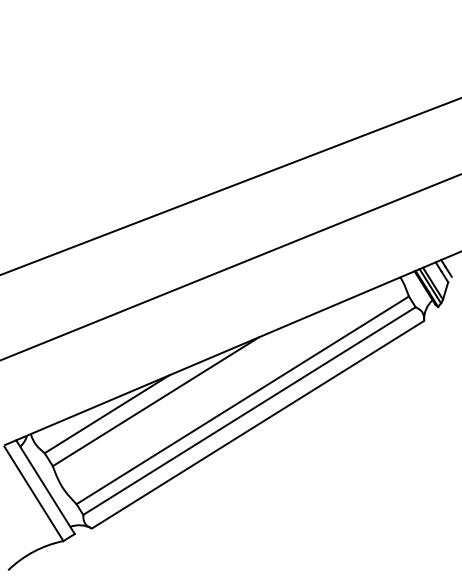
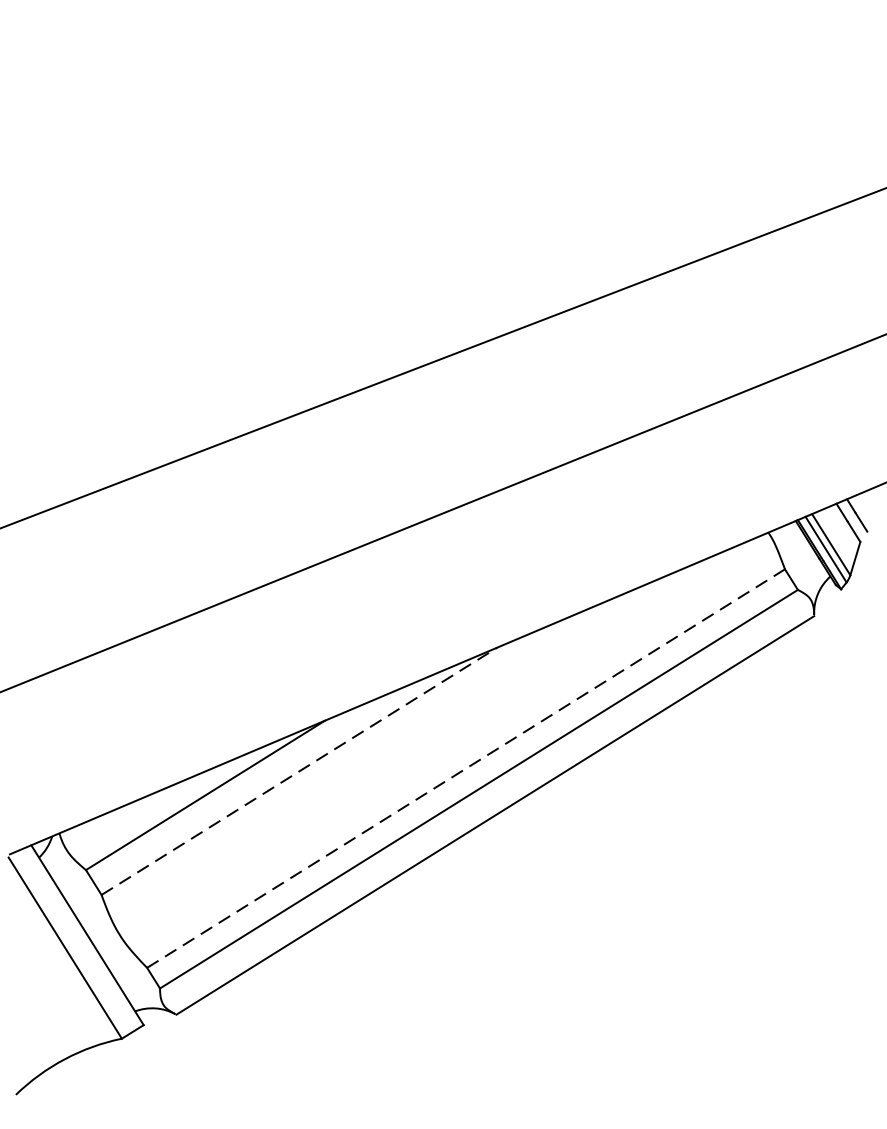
line: (242, 400) -> (465, 768), solid -> dashed
line: (155, 401) -> (298, 770), solid -> dashed

